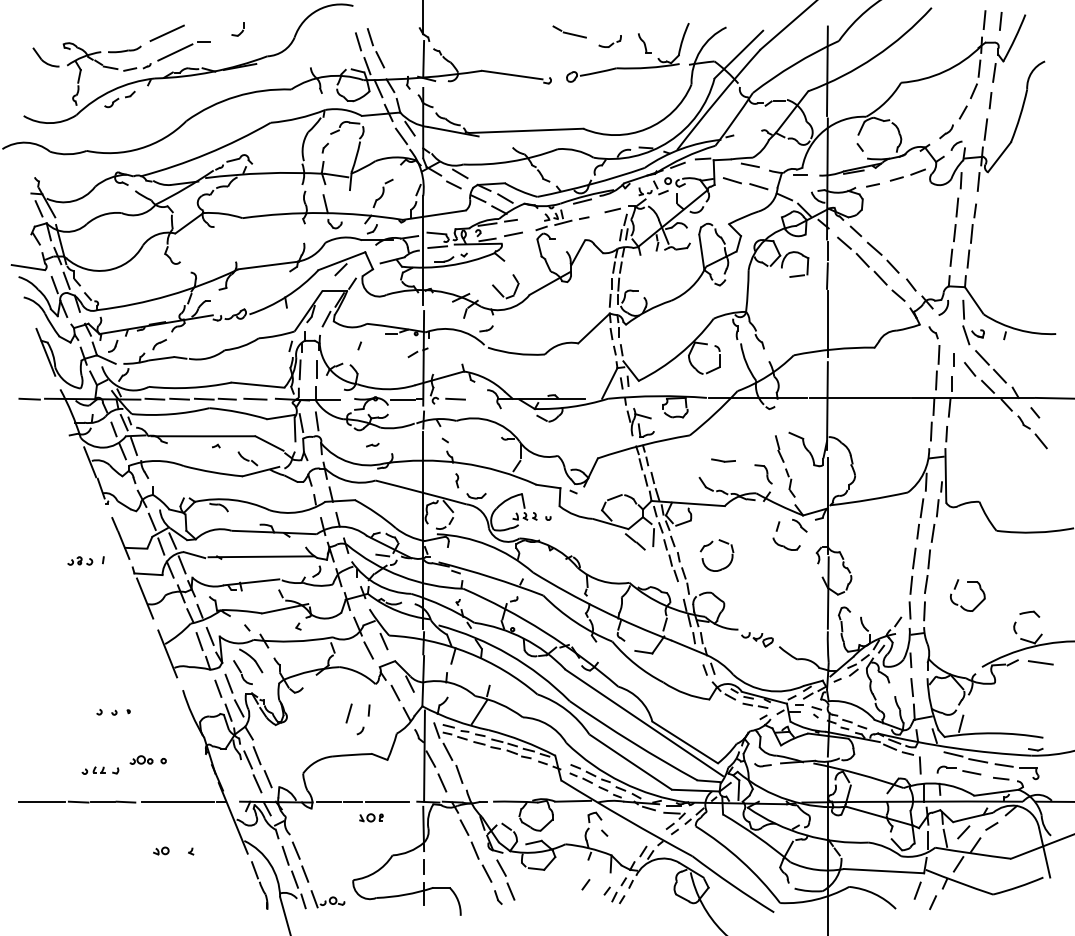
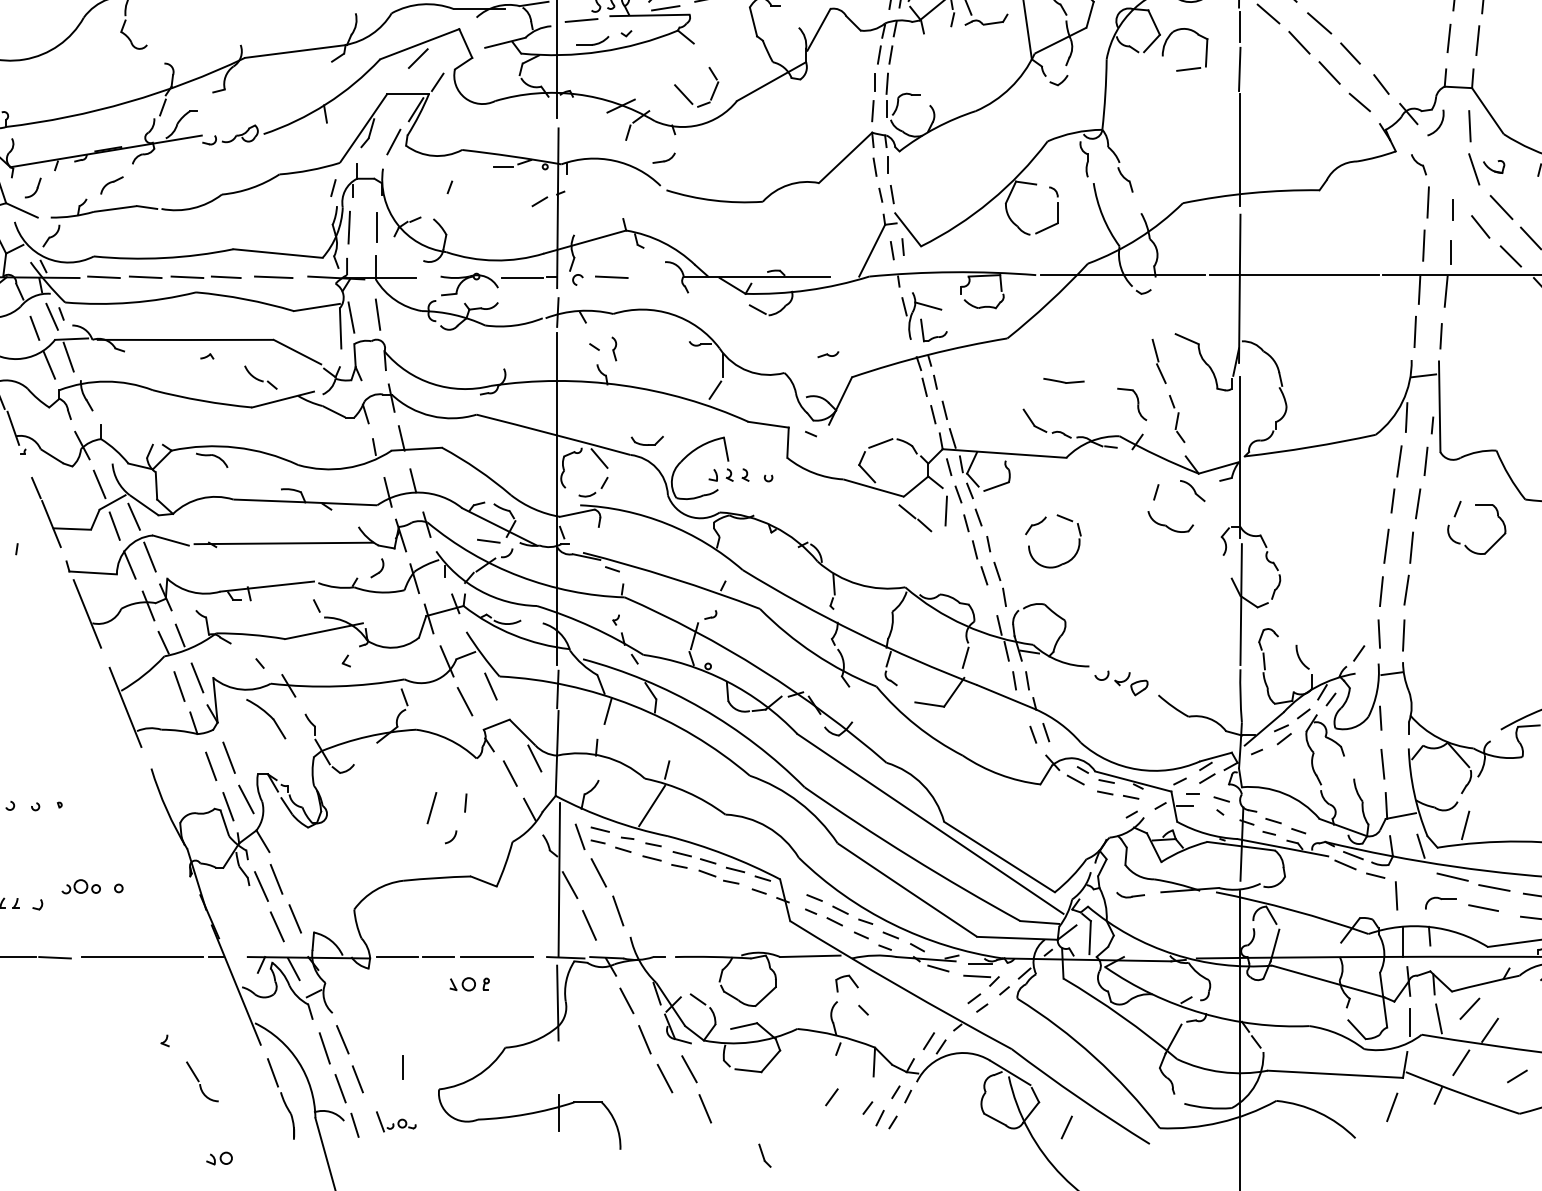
part: (372, 444) -> (827, 353), moved
part: (457, 480) -> (614, 348), moved
part: (961, 605) -> (1466, 544), moved
part: (242, 672) -> (201, 1081), moved
line: (991, 826) -> (1516, 1076), moved
part: (161, 850) -> (219, 1157), moved
line: (423, 866) -> (402, 1066), moved
part: (498, 897) -> (765, 1155), moved
part: (327, 899) -> (395, 1122), size x0.7
line: (932, 902) -> (1065, 1127), moved

